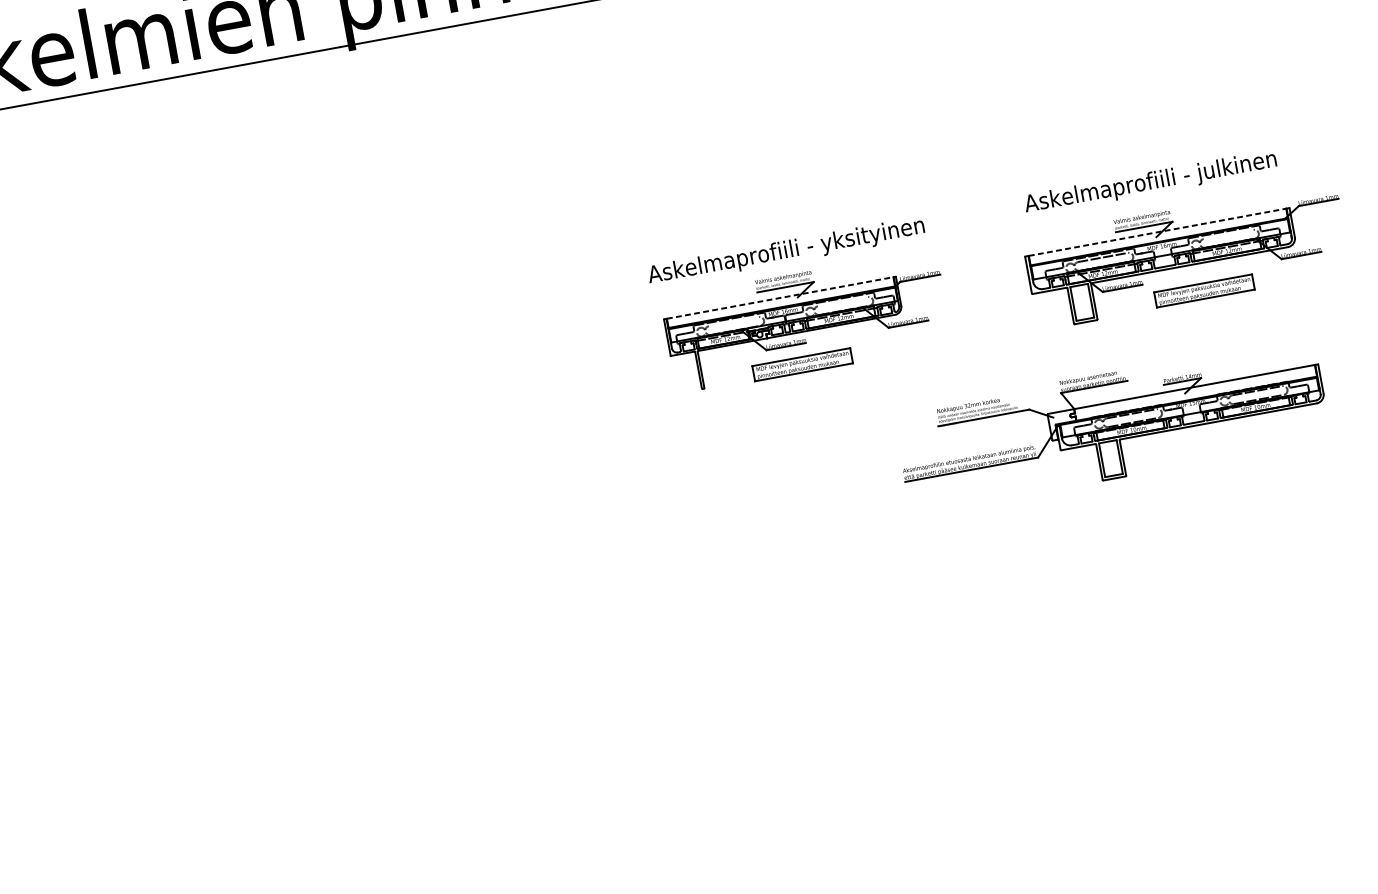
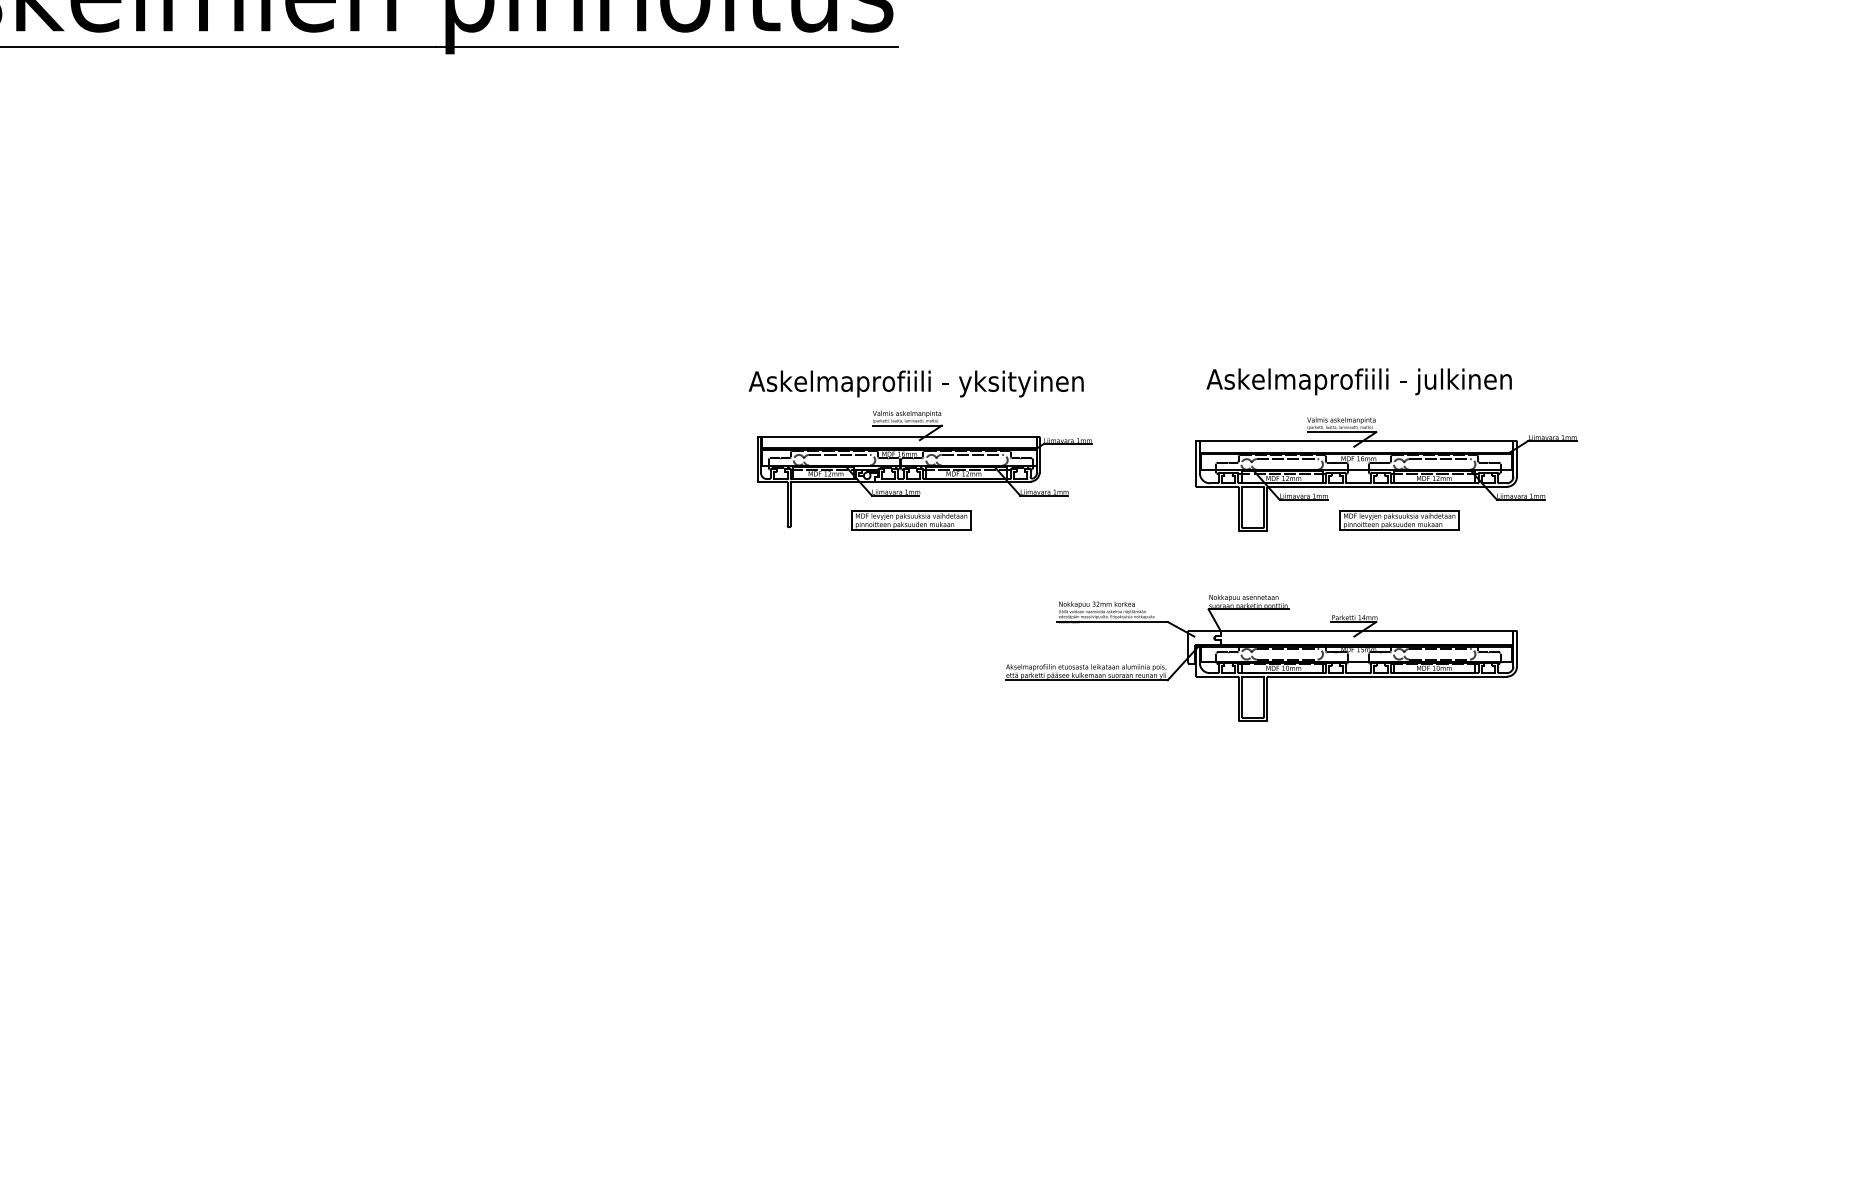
line: (1158, 232) -> (1357, 441), dashed -> solid
line: (1228, 234) -> (1439, 459), added
line: (780, 298) -> (899, 437), dashed -> solid
line: (842, 301) -> (971, 454), added
line: (733, 321) -> (839, 454), added

